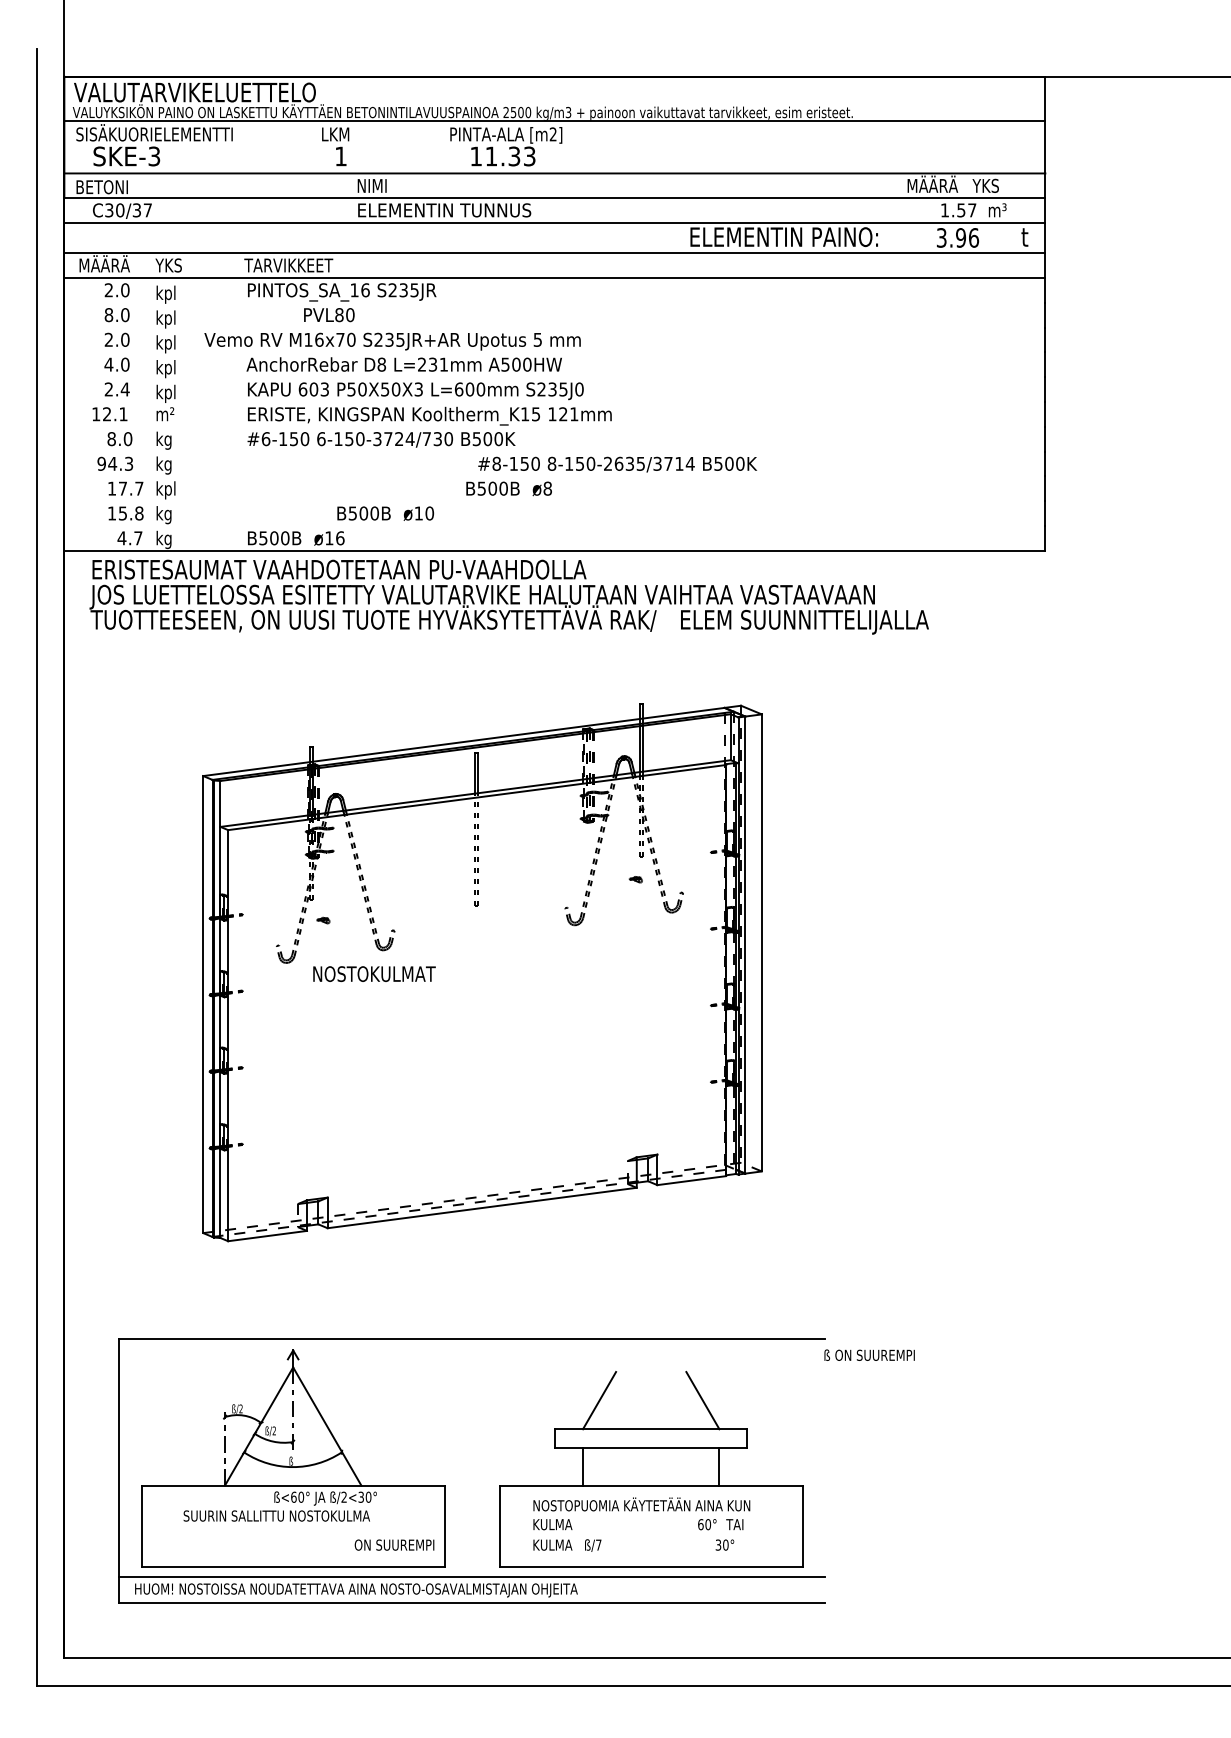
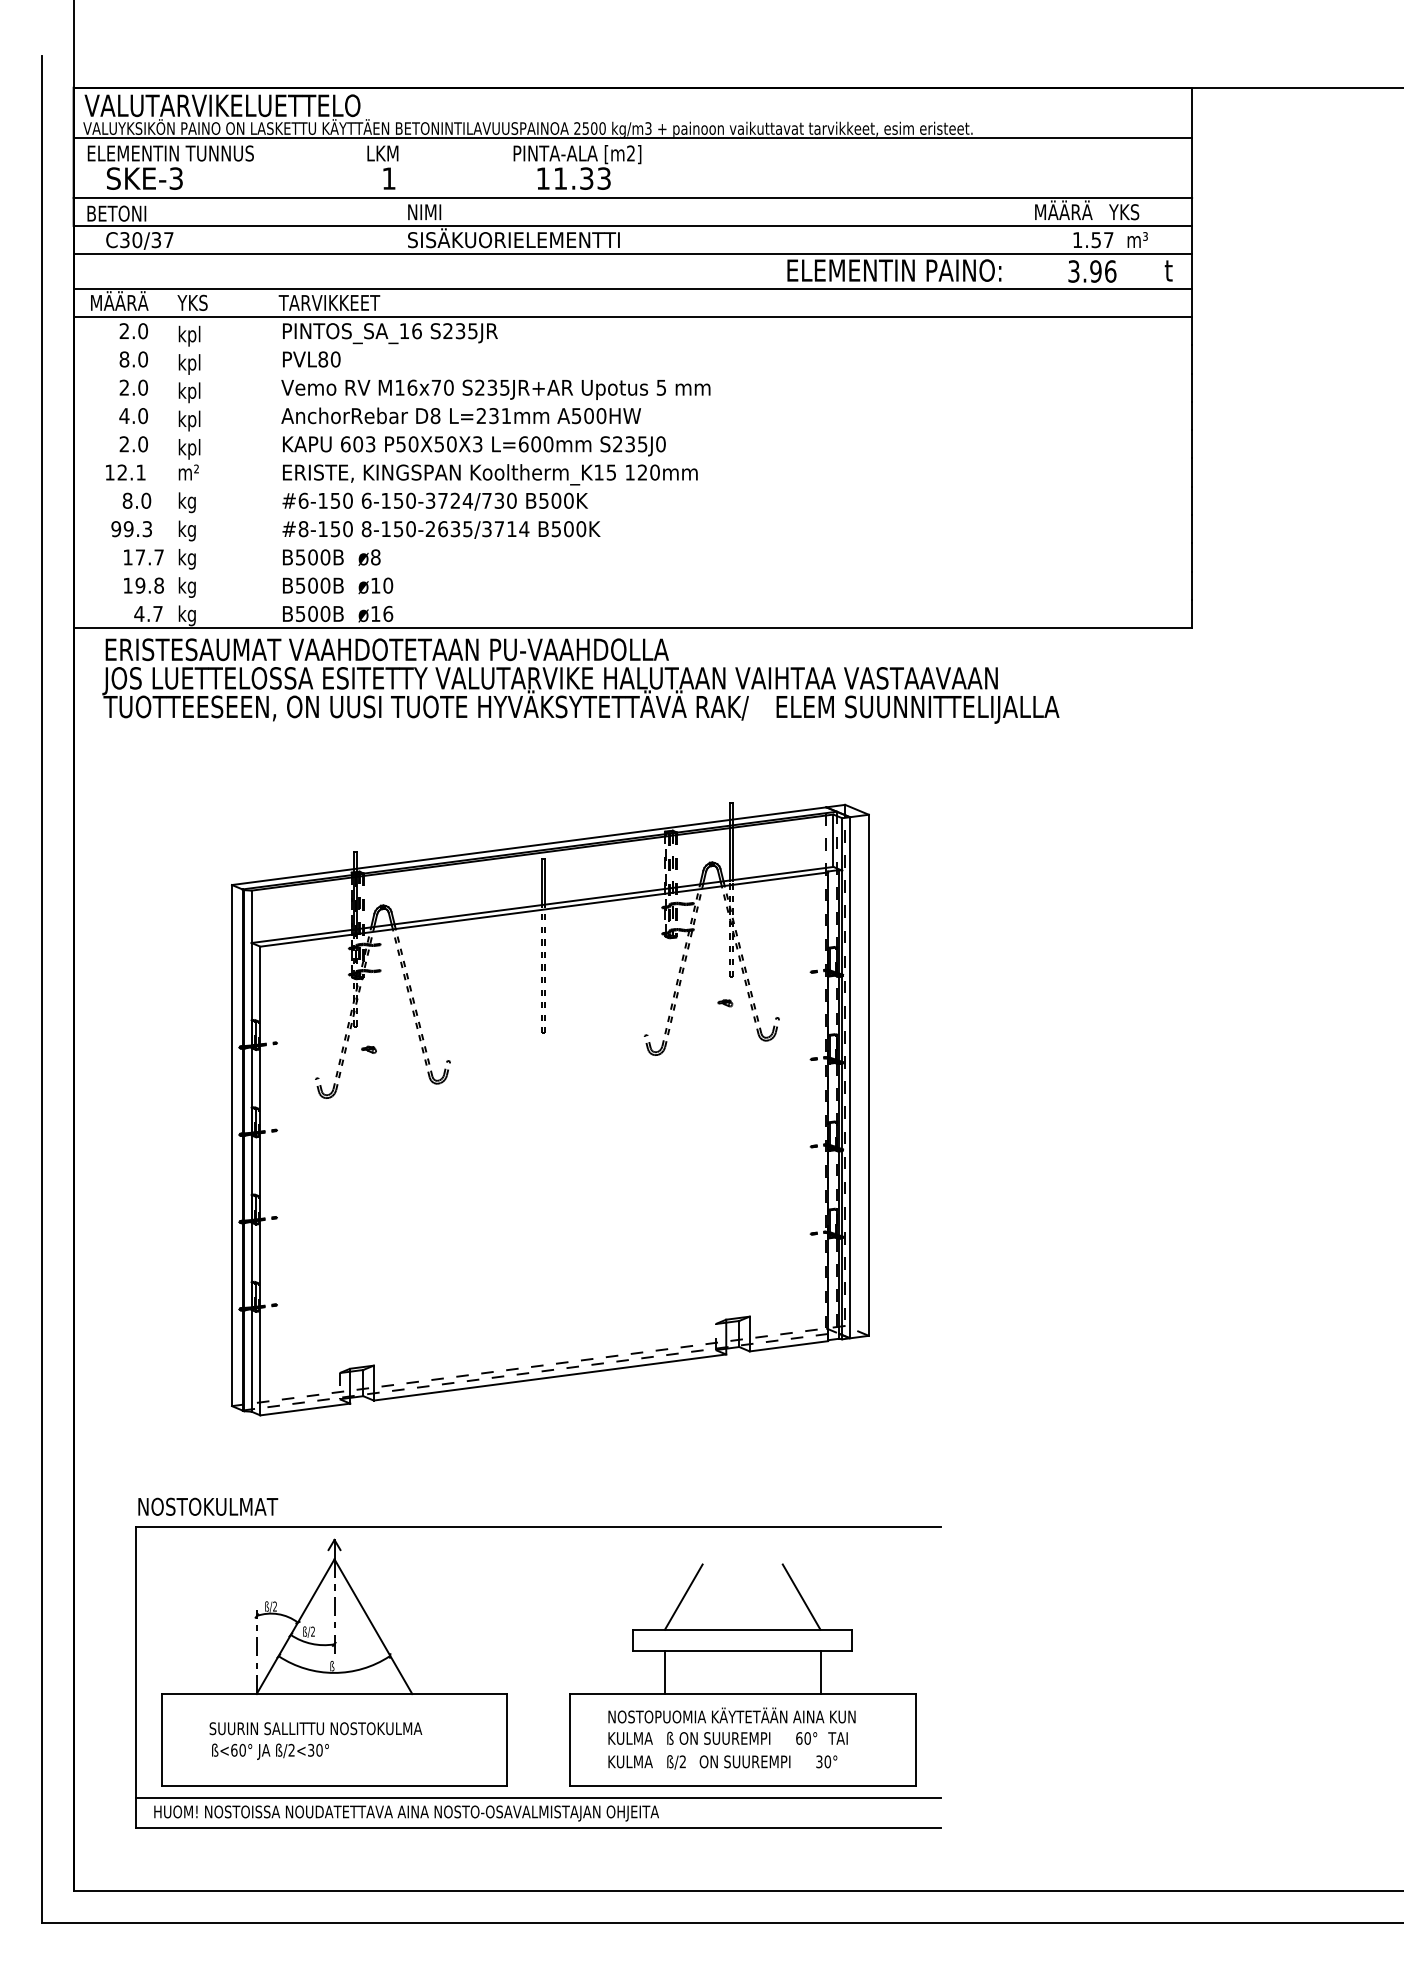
text: (154, 132) -> (176, 151), SISÄKUORIELEMENTTI -> ELEMENTIN TUNNUS
text: (450, 208) -> (513, 238), ELEMENTIN TUNNUS -> SISÄKUORIELEMENTTI
text: (329, 315) -> (311, 359), moved
text: (392, 341) -> (495, 389), moved
text: (125, 389) -> (143, 444), 2.4 -> 2.0
text: (573, 414) -> (654, 472), 121mm -> 120mm
text: (112, 464) -> (128, 529), 94.3 -> 99.3
text: (617, 464) -> (441, 529), moved
text: (508, 488) -> (331, 557), moved
text: (169, 490) -> (193, 559), kpl -> kg
text: (123, 513) -> (140, 585), 15.8 -> 19.8
text: (386, 513) -> (338, 585), moved
text: (374, 973) -> (208, 1506), moved
text: (869, 1354) -> (718, 1737), moved
text: (325, 1498) -> (270, 1751), moved
text: (394, 1544) -> (744, 1761), moved
text: (598, 1544) -> (682, 1761), ß/7 -> ß/2

